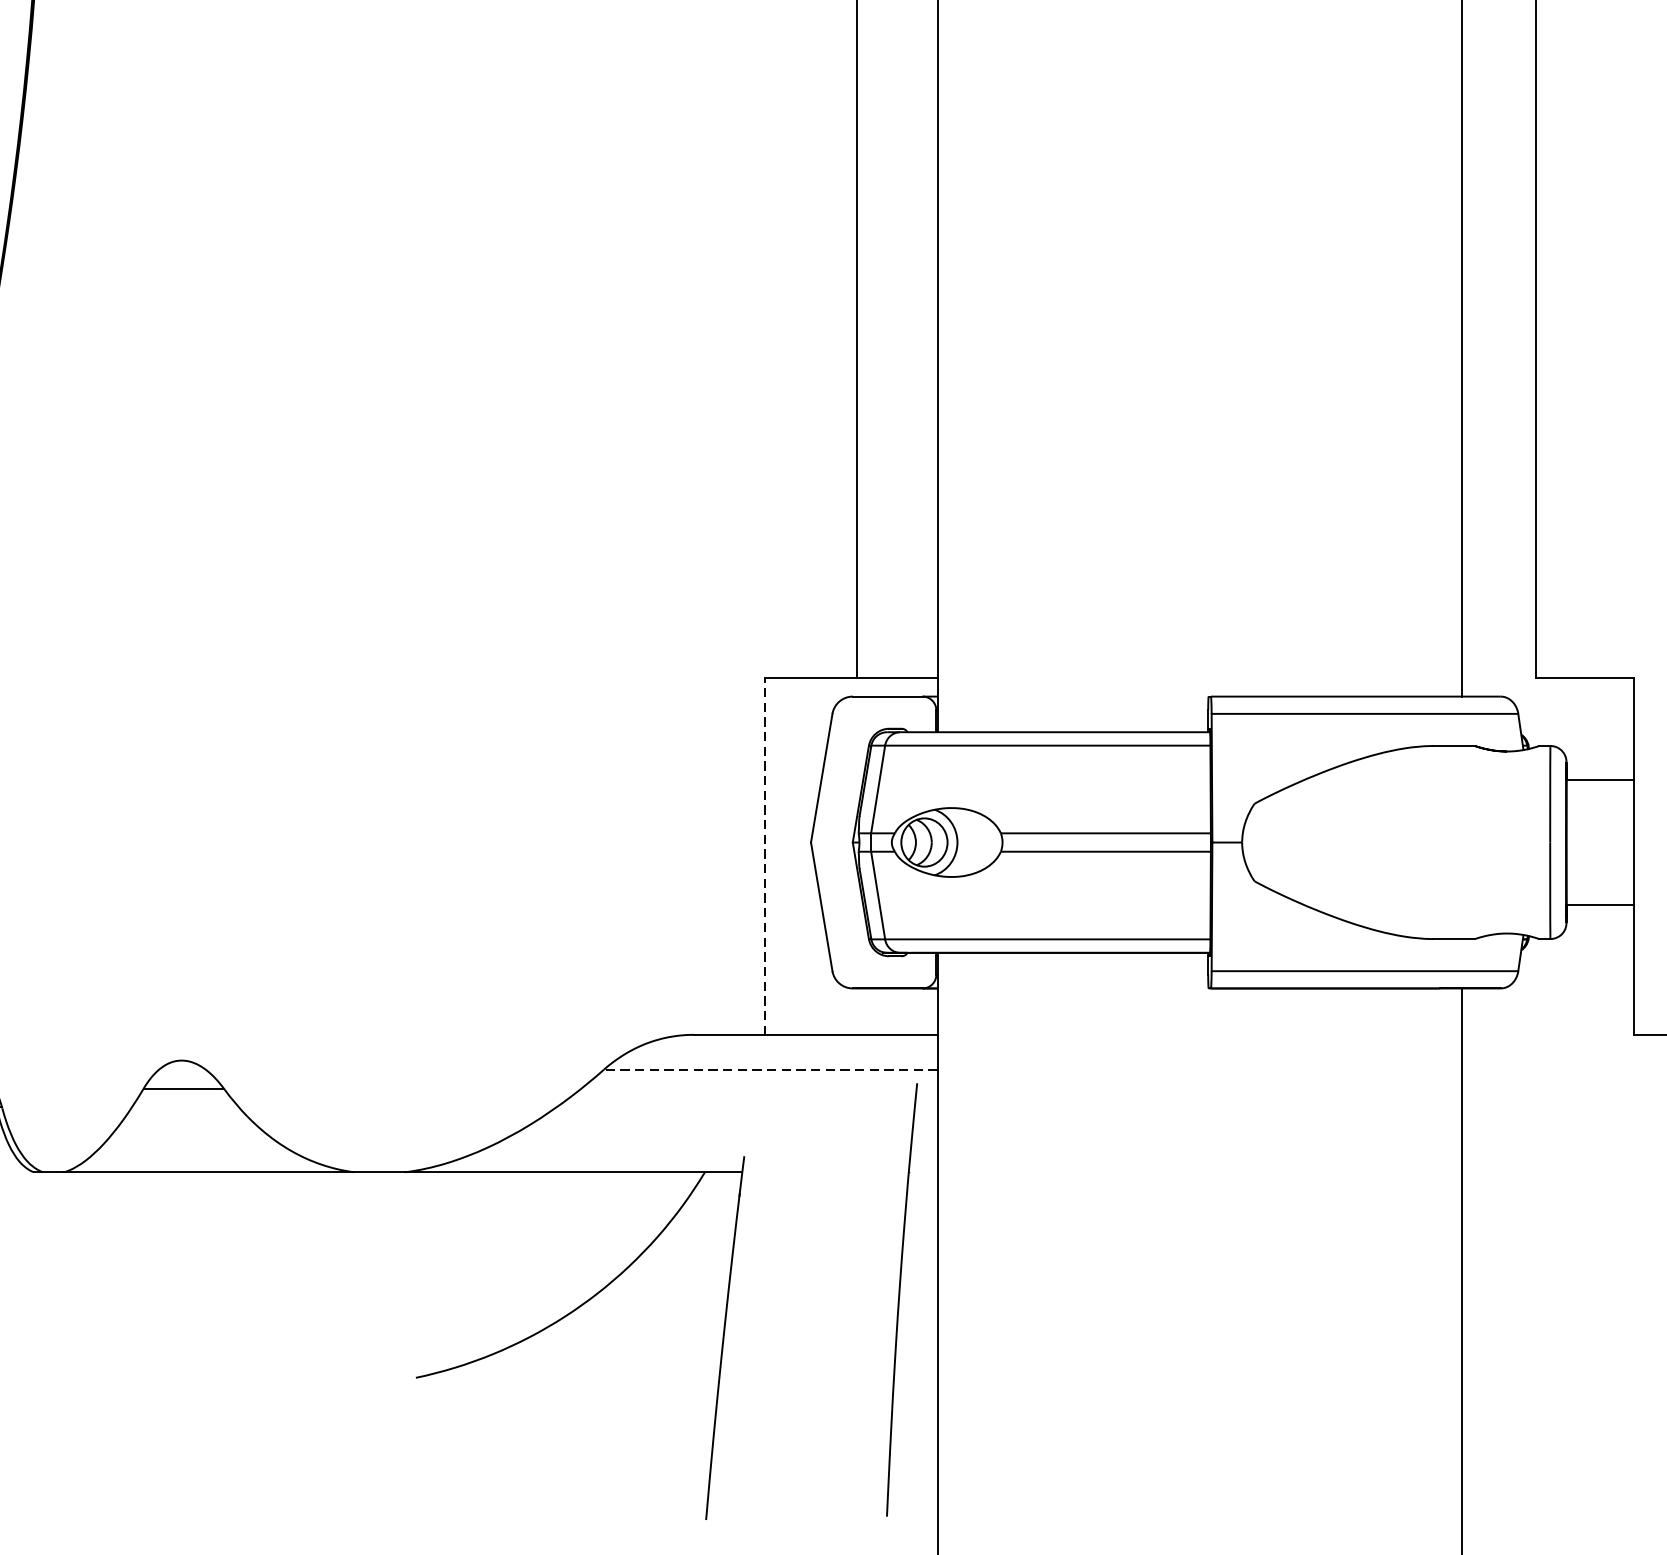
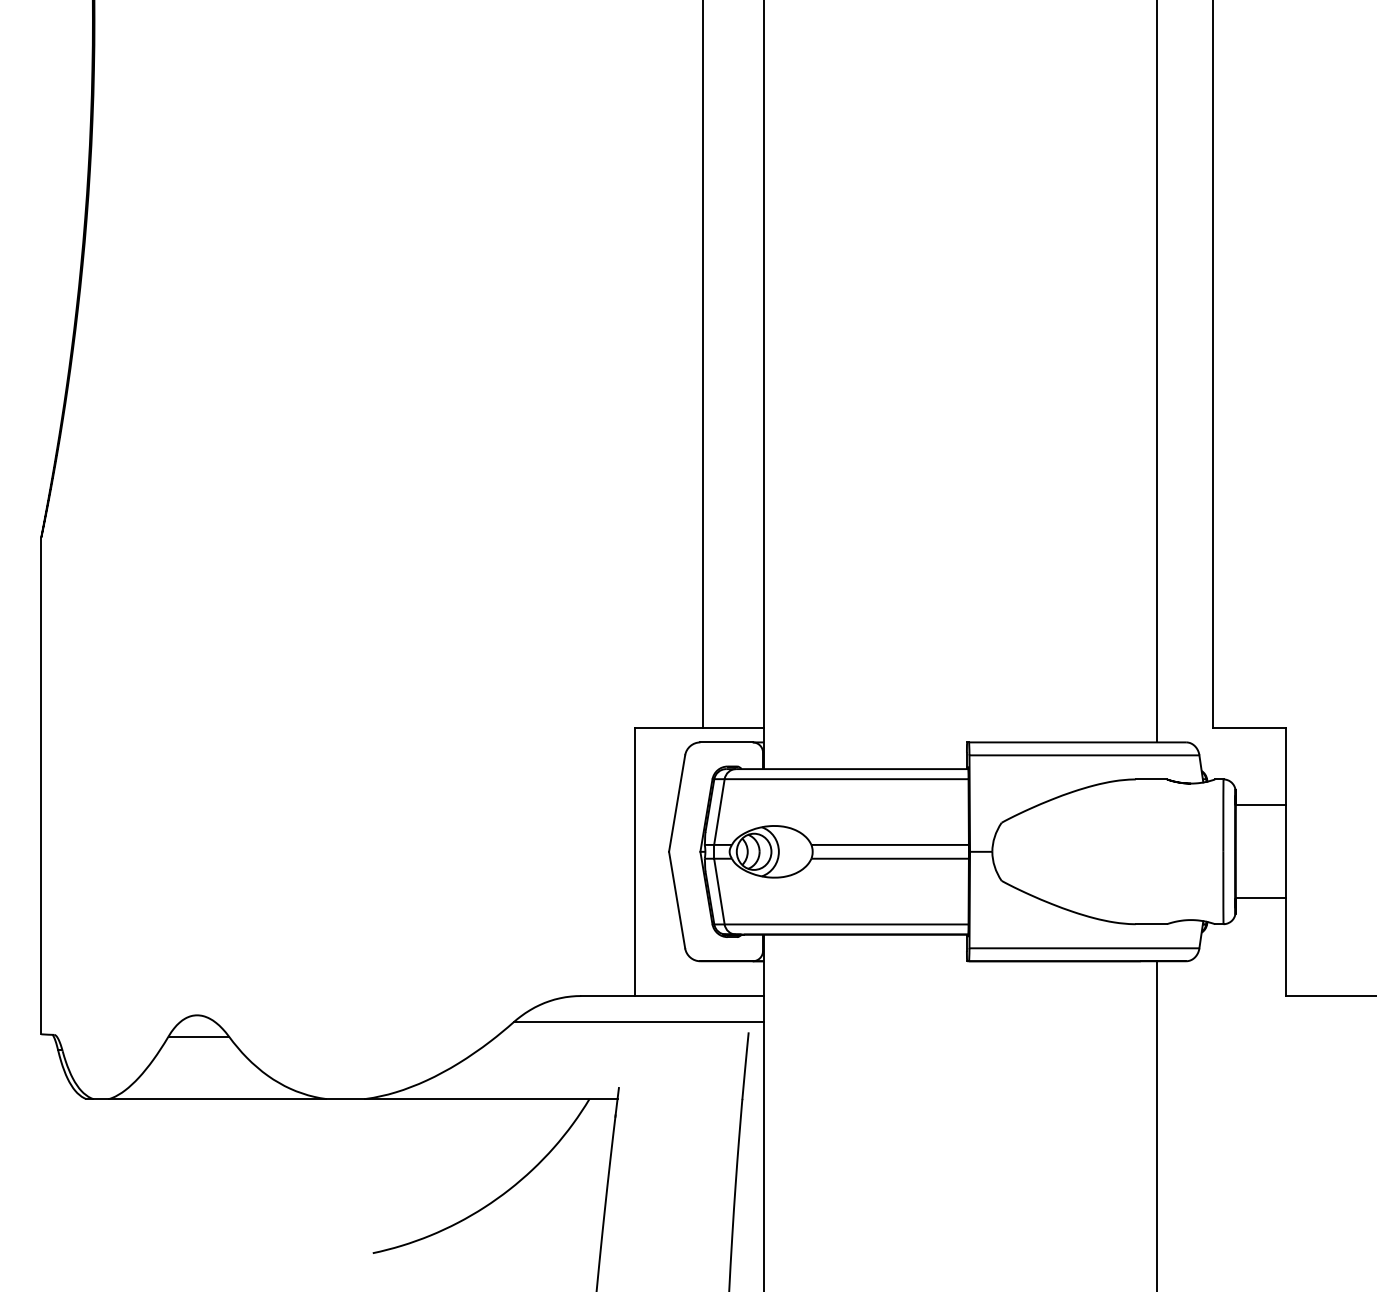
line: (764, 856) -> (634, 862), dashed -> solid
line: (770, 1070) -> (638, 1022), dashed -> solid

